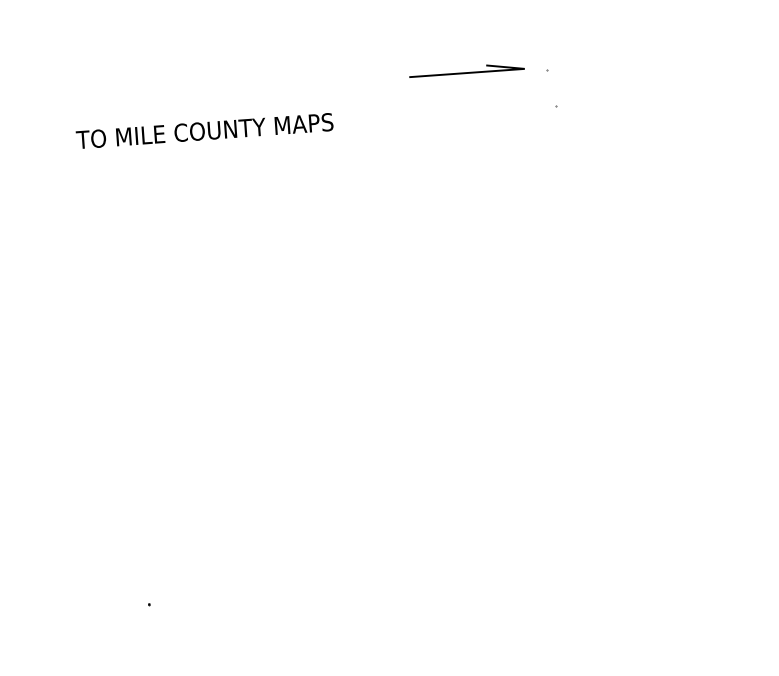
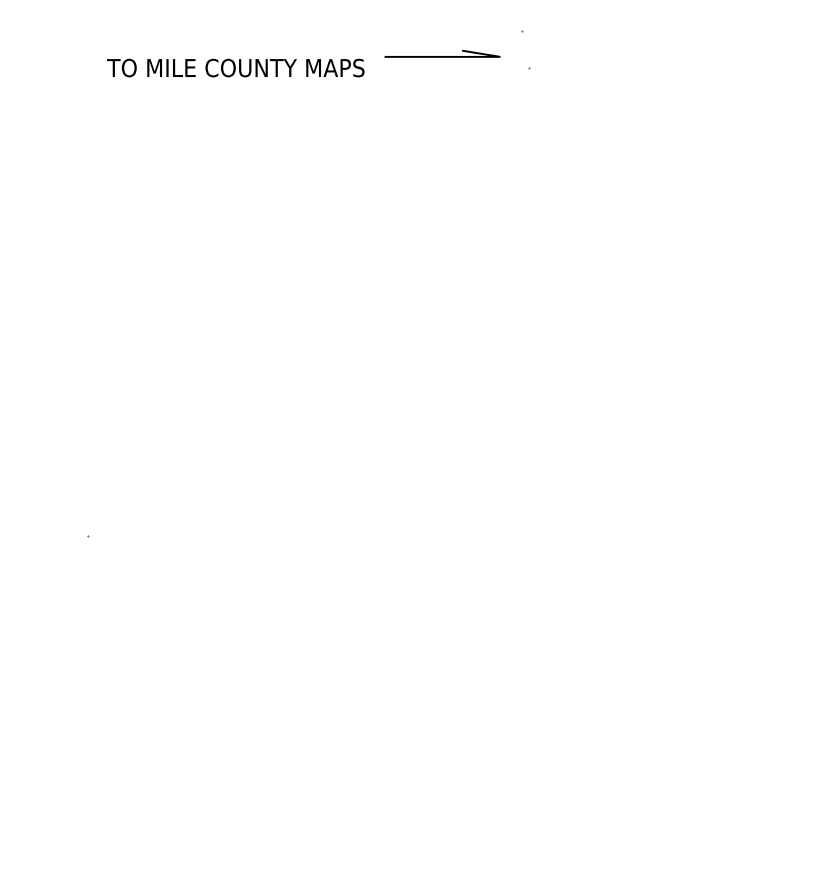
line: (467, 72) -> (442, 56), moved
text: (204, 130) -> (235, 67), moved

